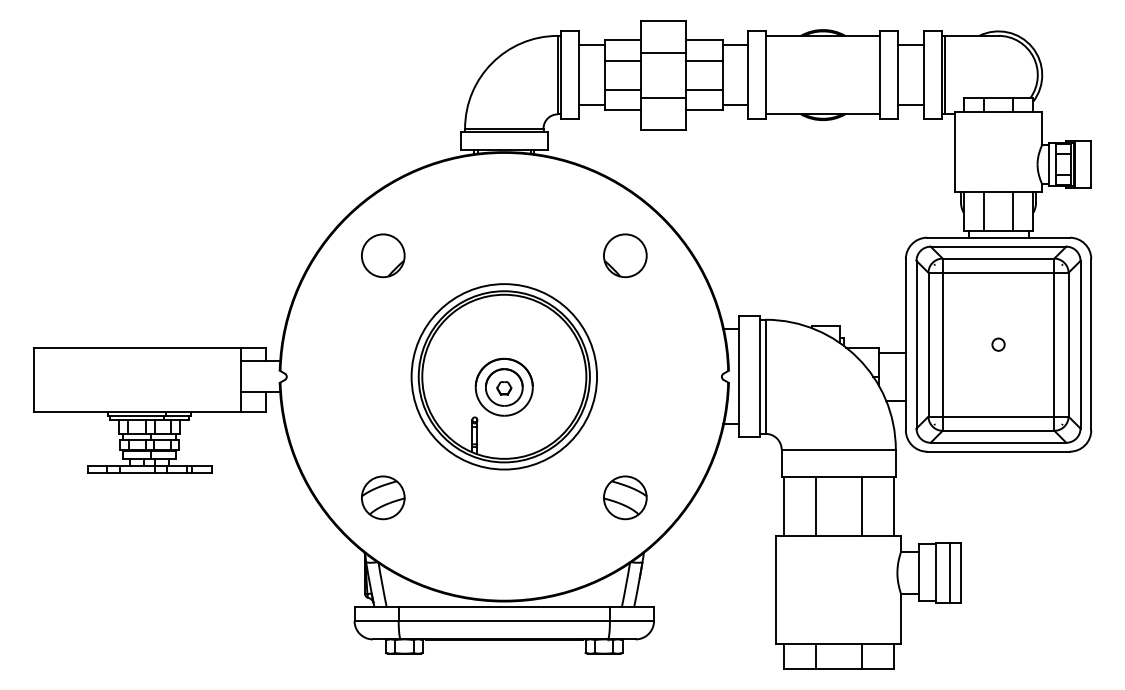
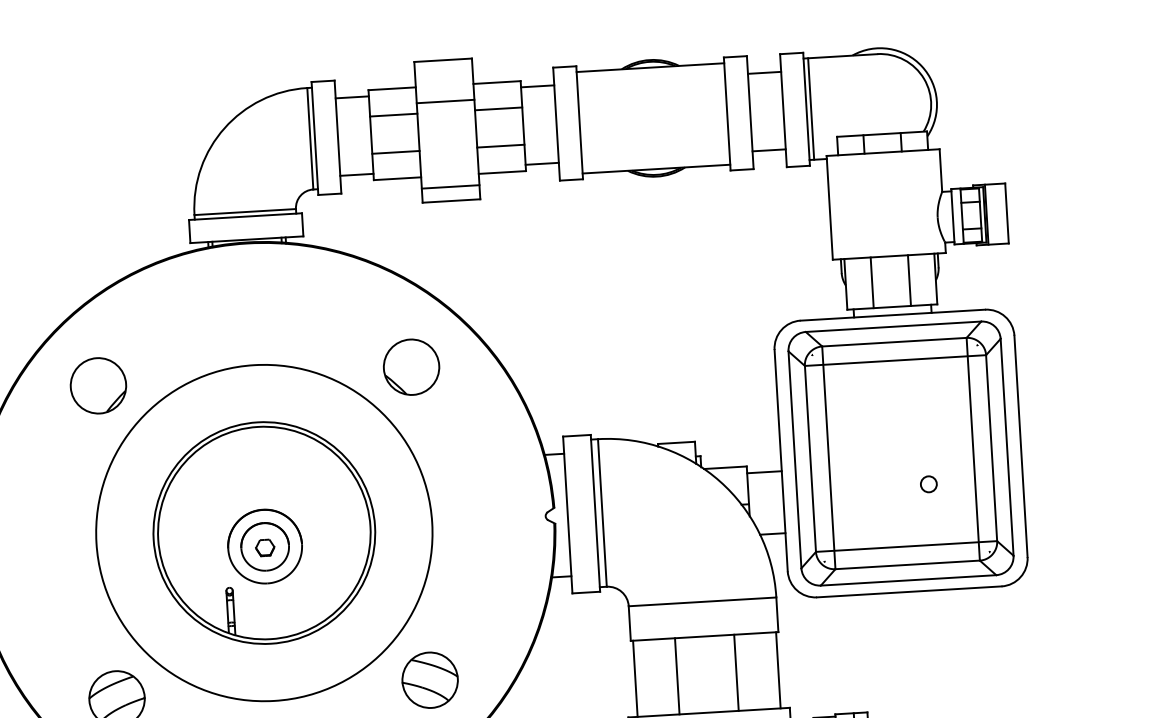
line: (663, 97) -> (450, 186), moved
circle: (998, 344) -> (928, 484), moved
circle: (504, 376) -> (264, 532), size x1.4

